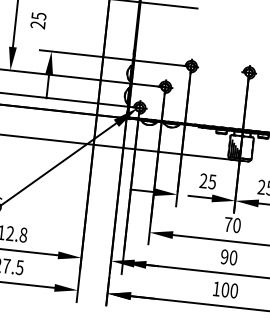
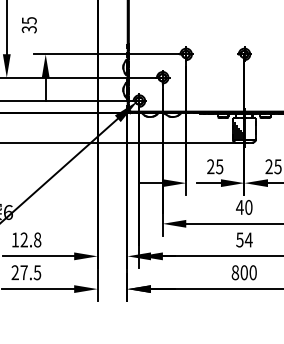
text: (38, 24) -> (29, 29), 25 -> 35
text: (227, 224) -> (239, 207), 70 -> 40
text: (229, 256) -> (244, 239), 90 -> 54
text: (216, 288) -> (235, 272), 100 -> 800

